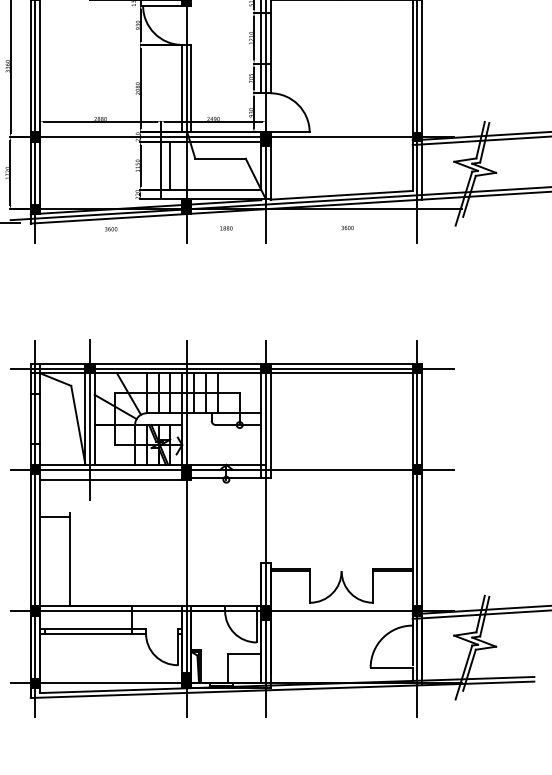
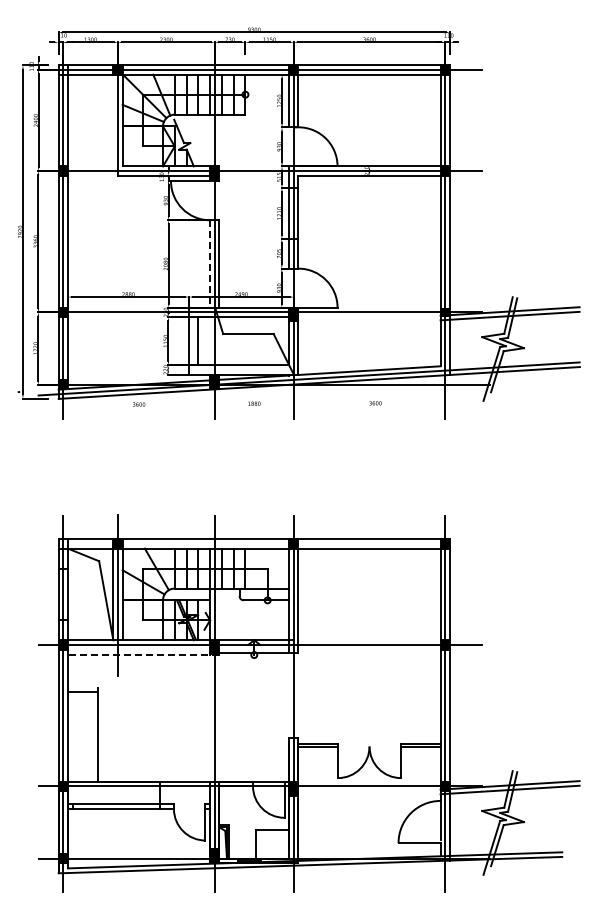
line: (182, 89) -> (210, 264), solid -> dashed
line: (232, 368) -> (260, 543), removed
line: (115, 480) -> (143, 655), solid -> dashed

